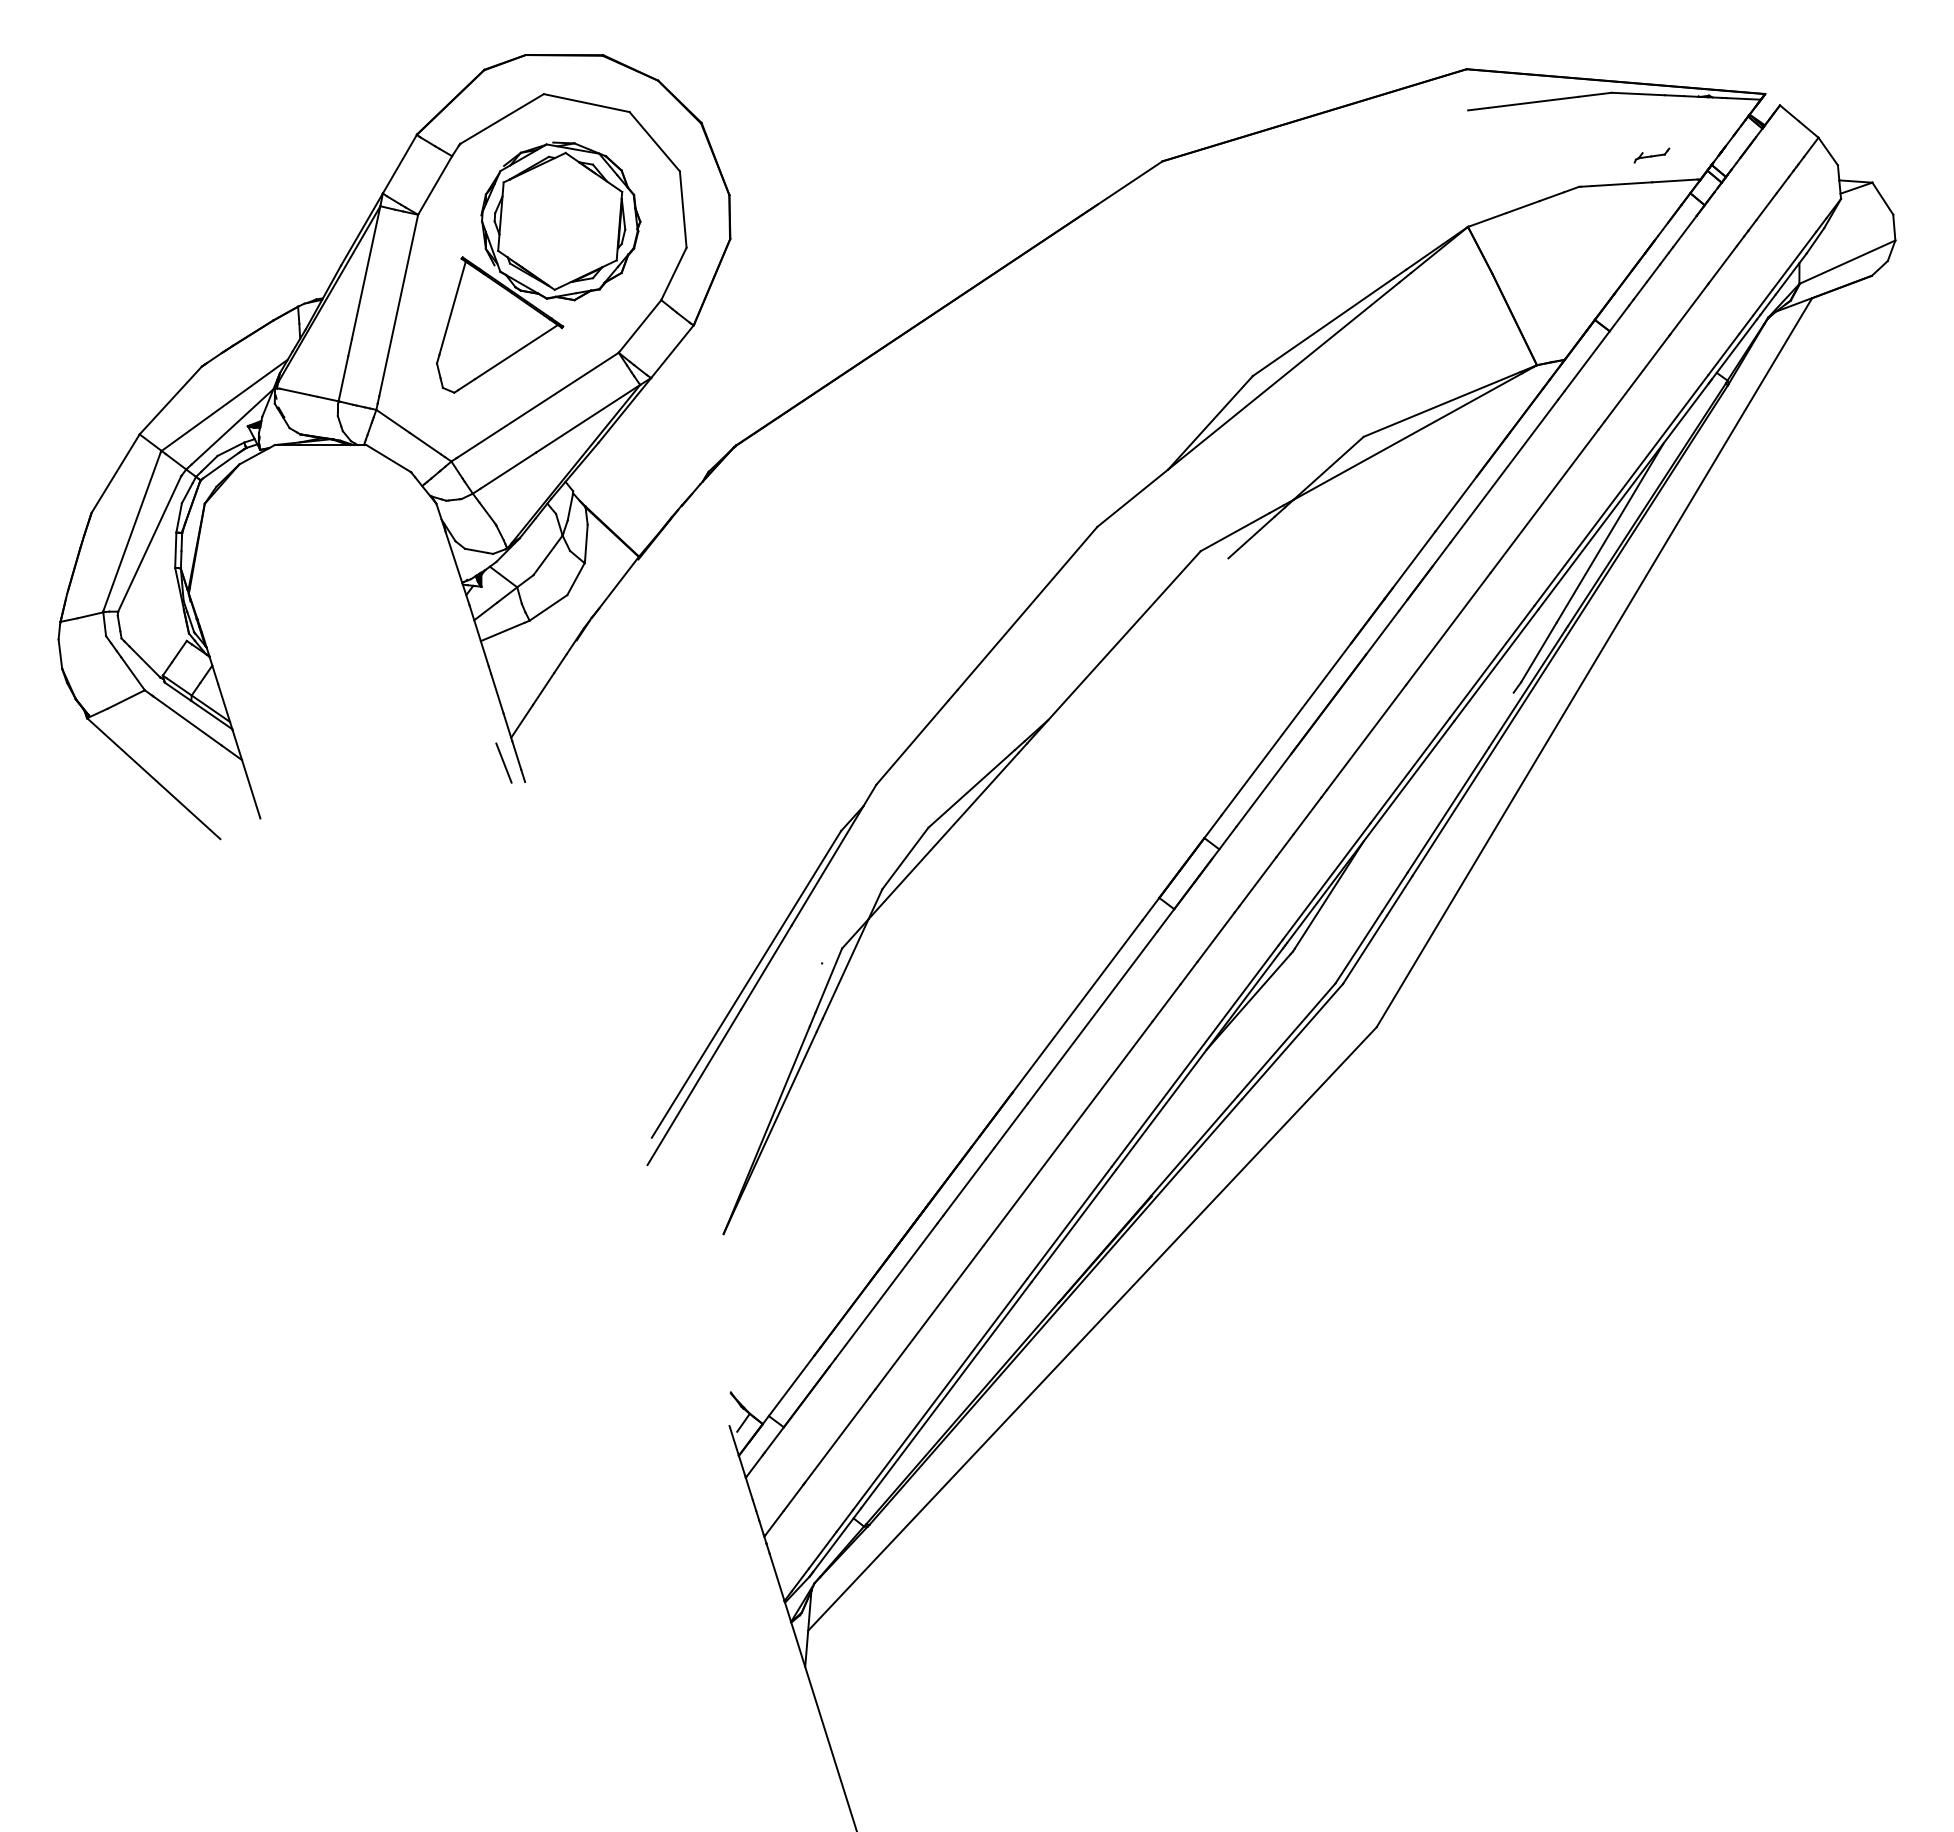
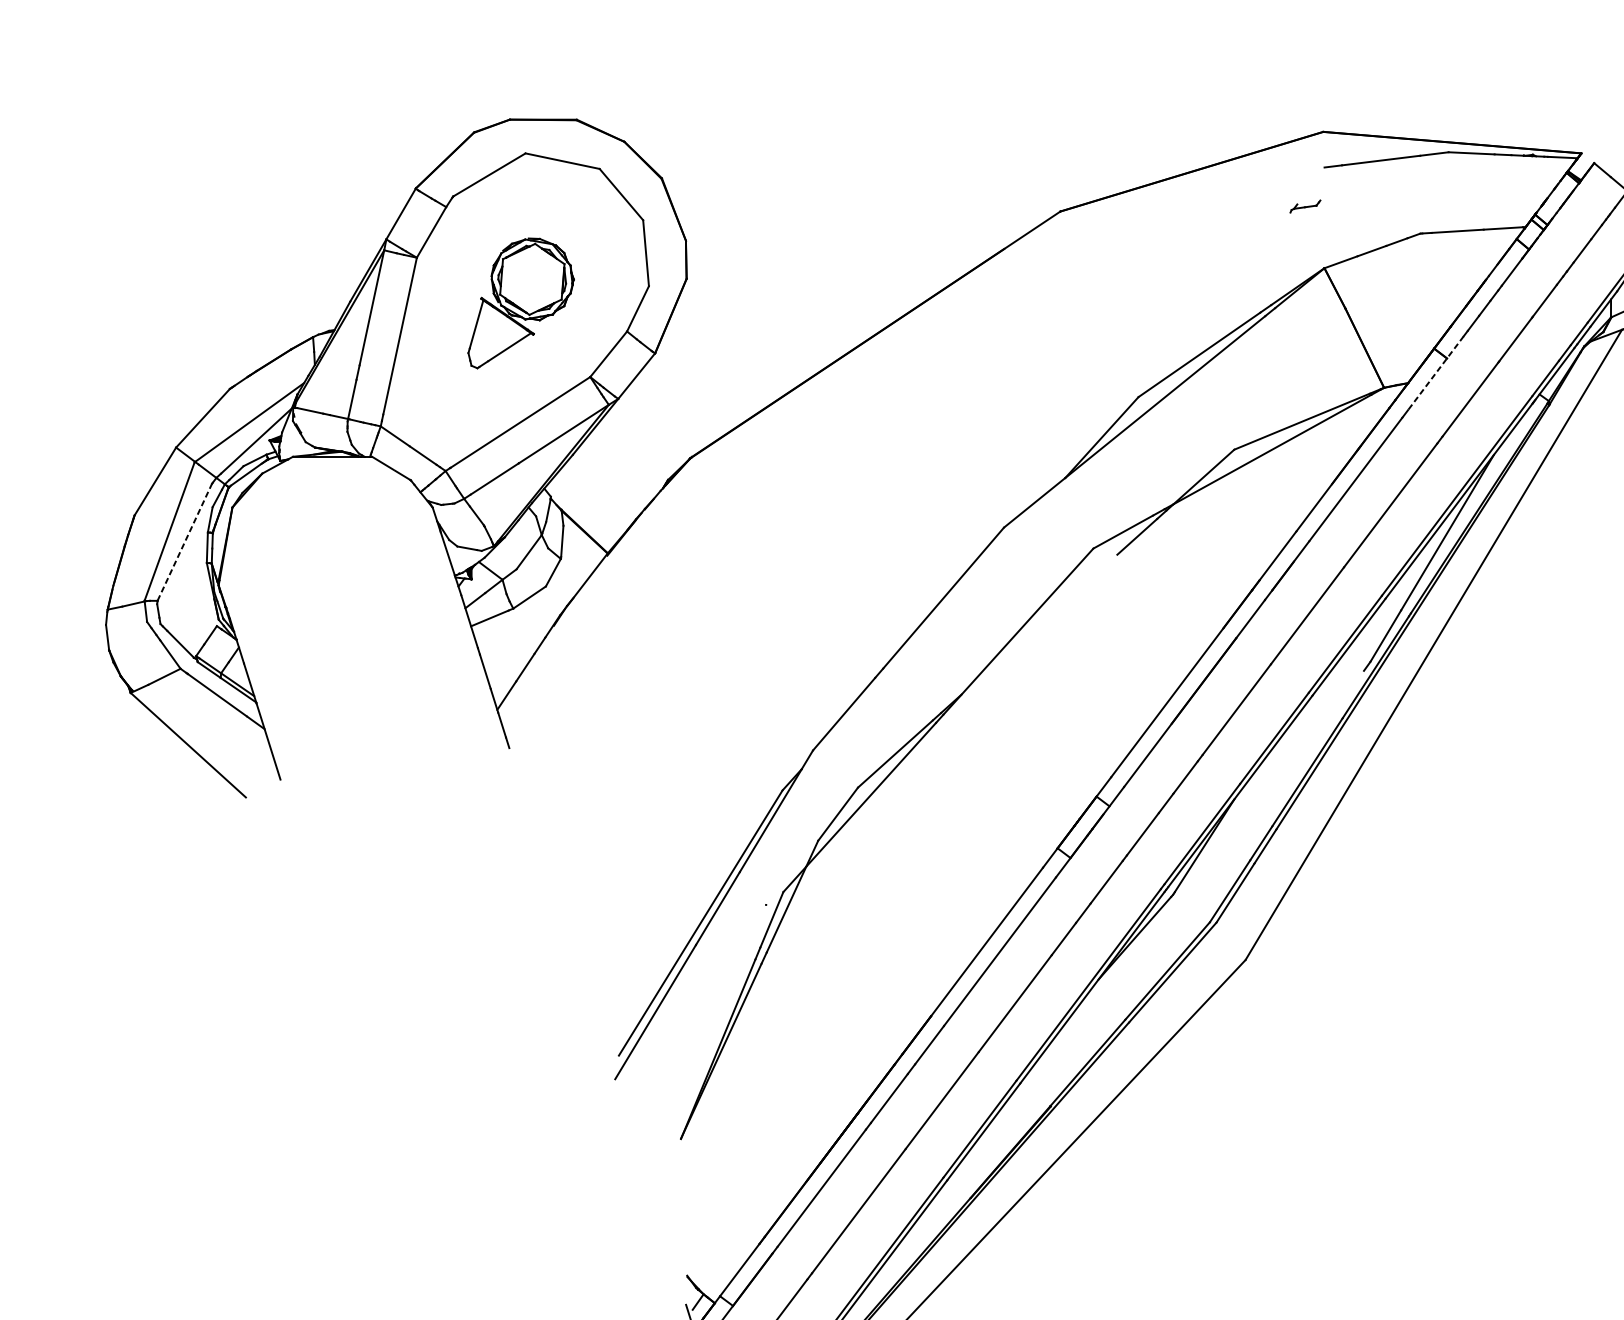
part: (1651, 155) -> (1305, 206), moved
part: (538, 267) -> (520, 303), size x0.6
line: (1596, 348) -> (1435, 373), solid -> dashed
line: (149, 543) -> (184, 541), solid -> dashed
line: (503, 762) -> (490, 731), removed

